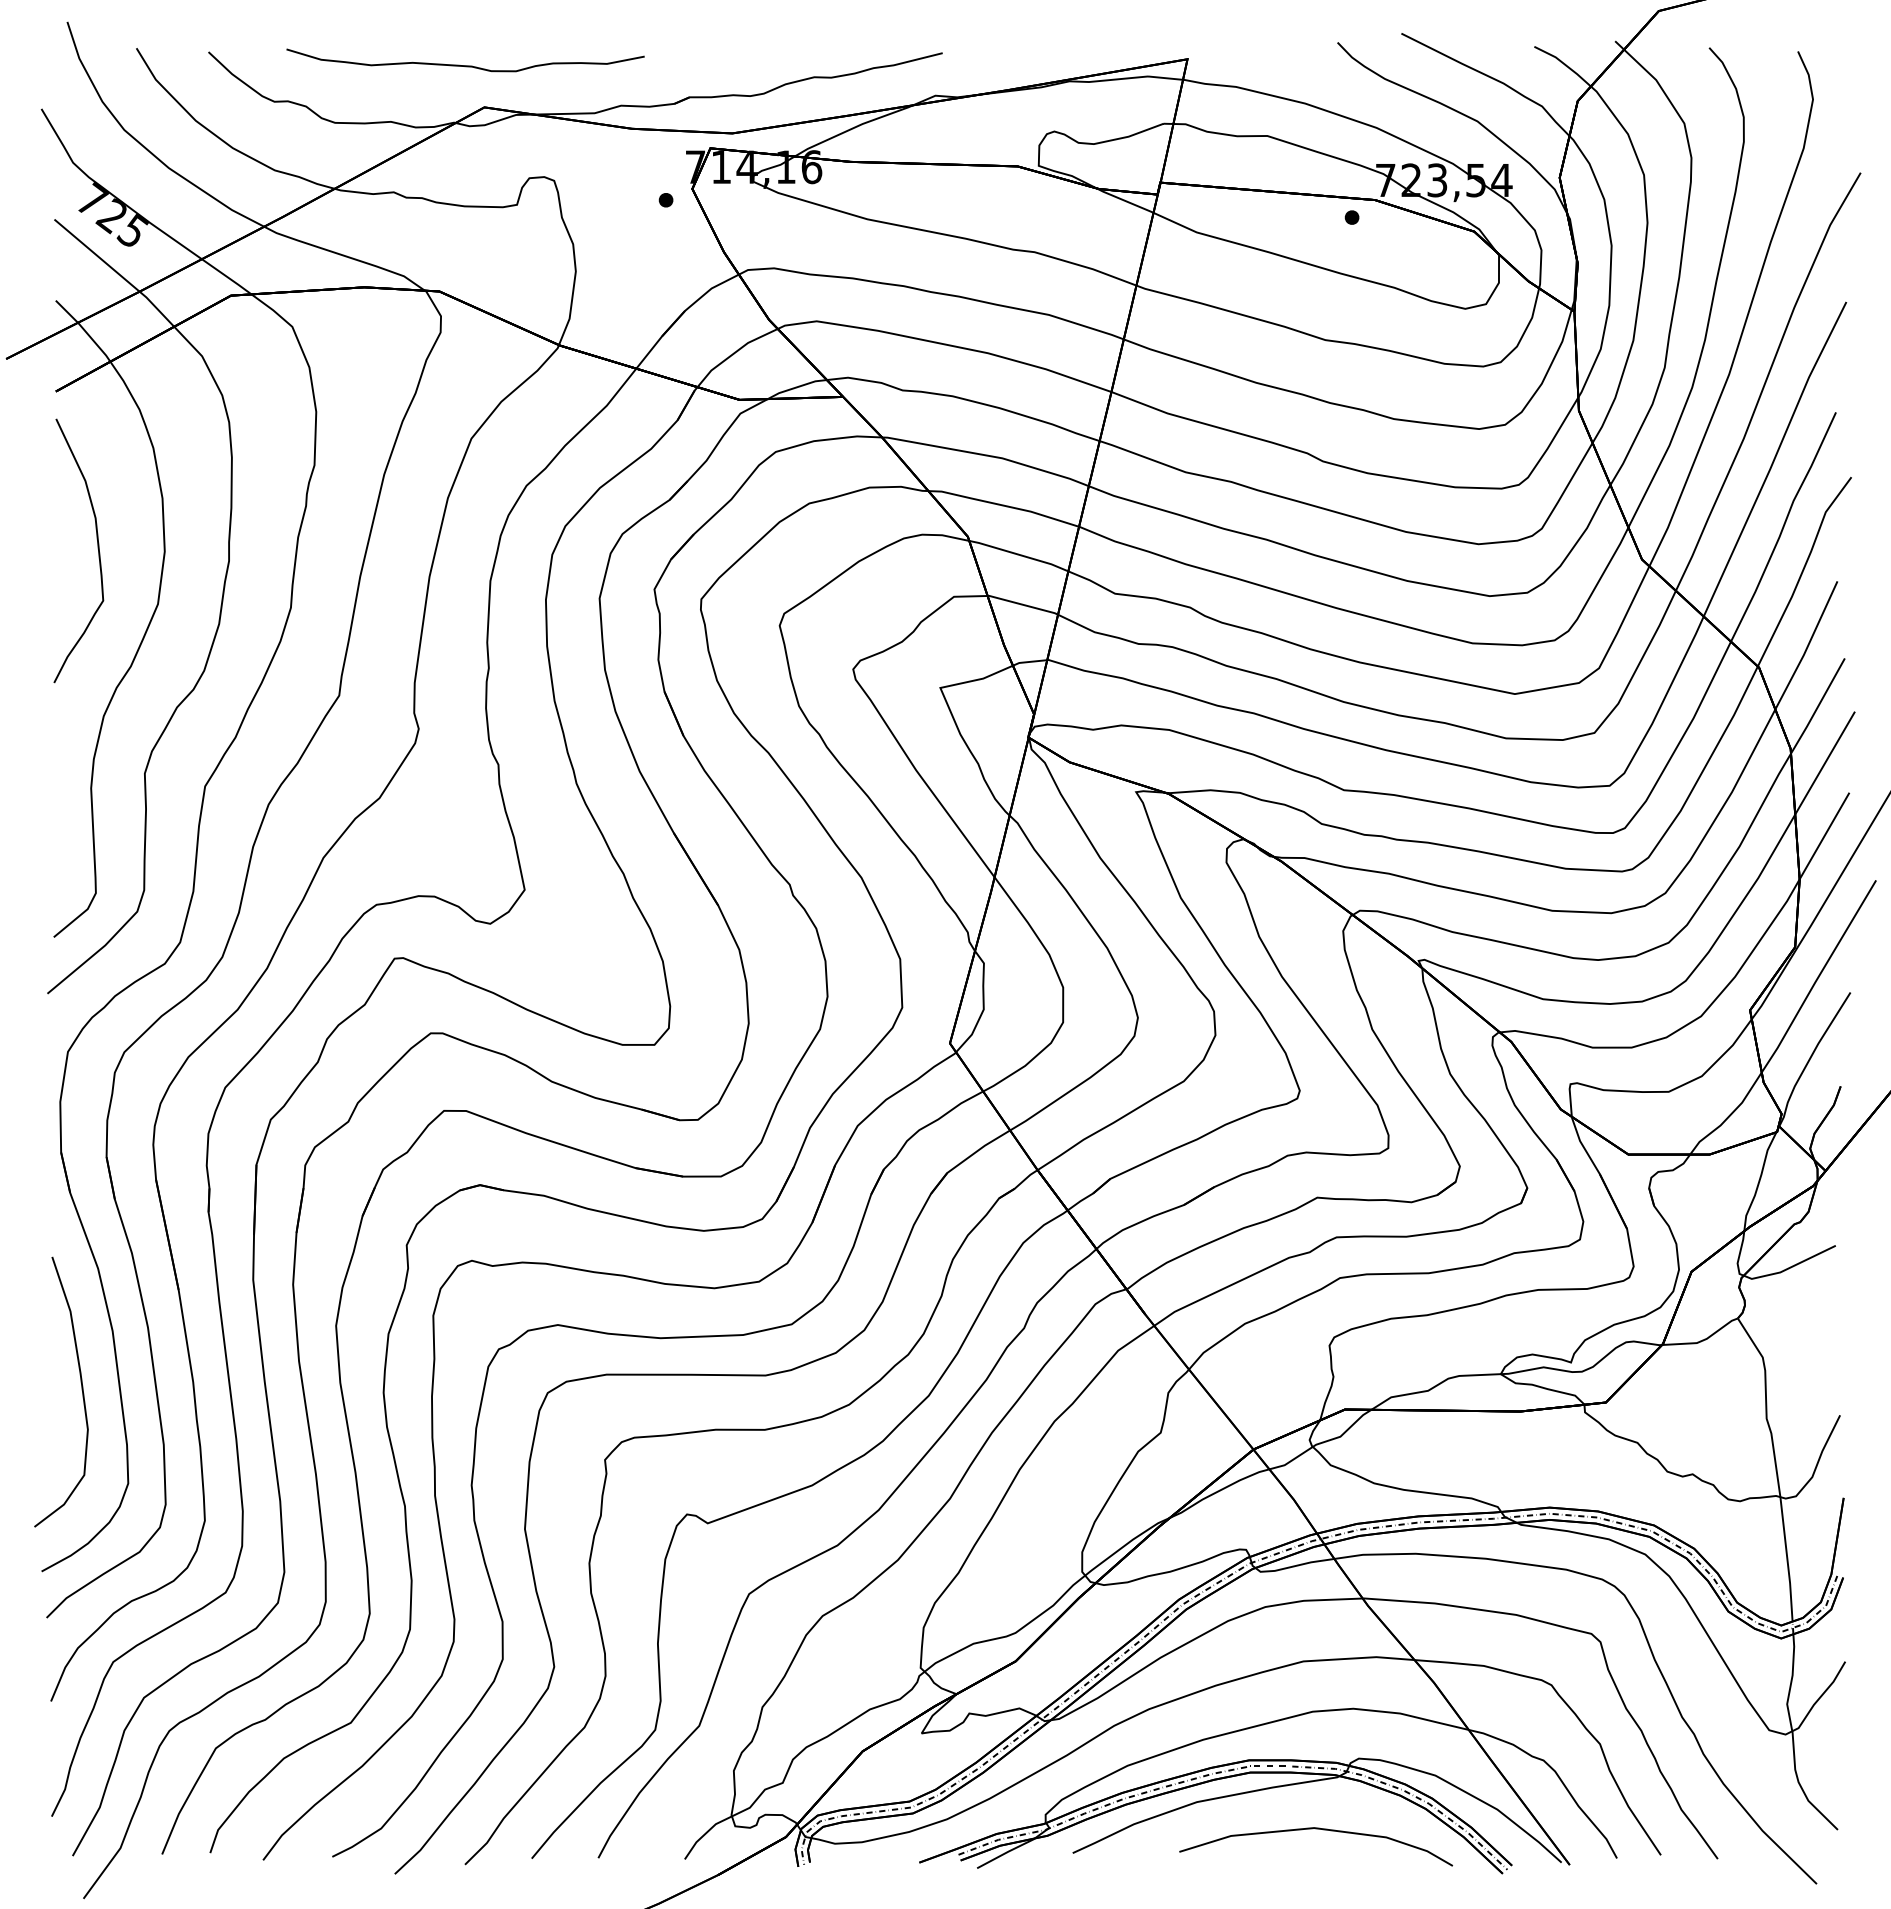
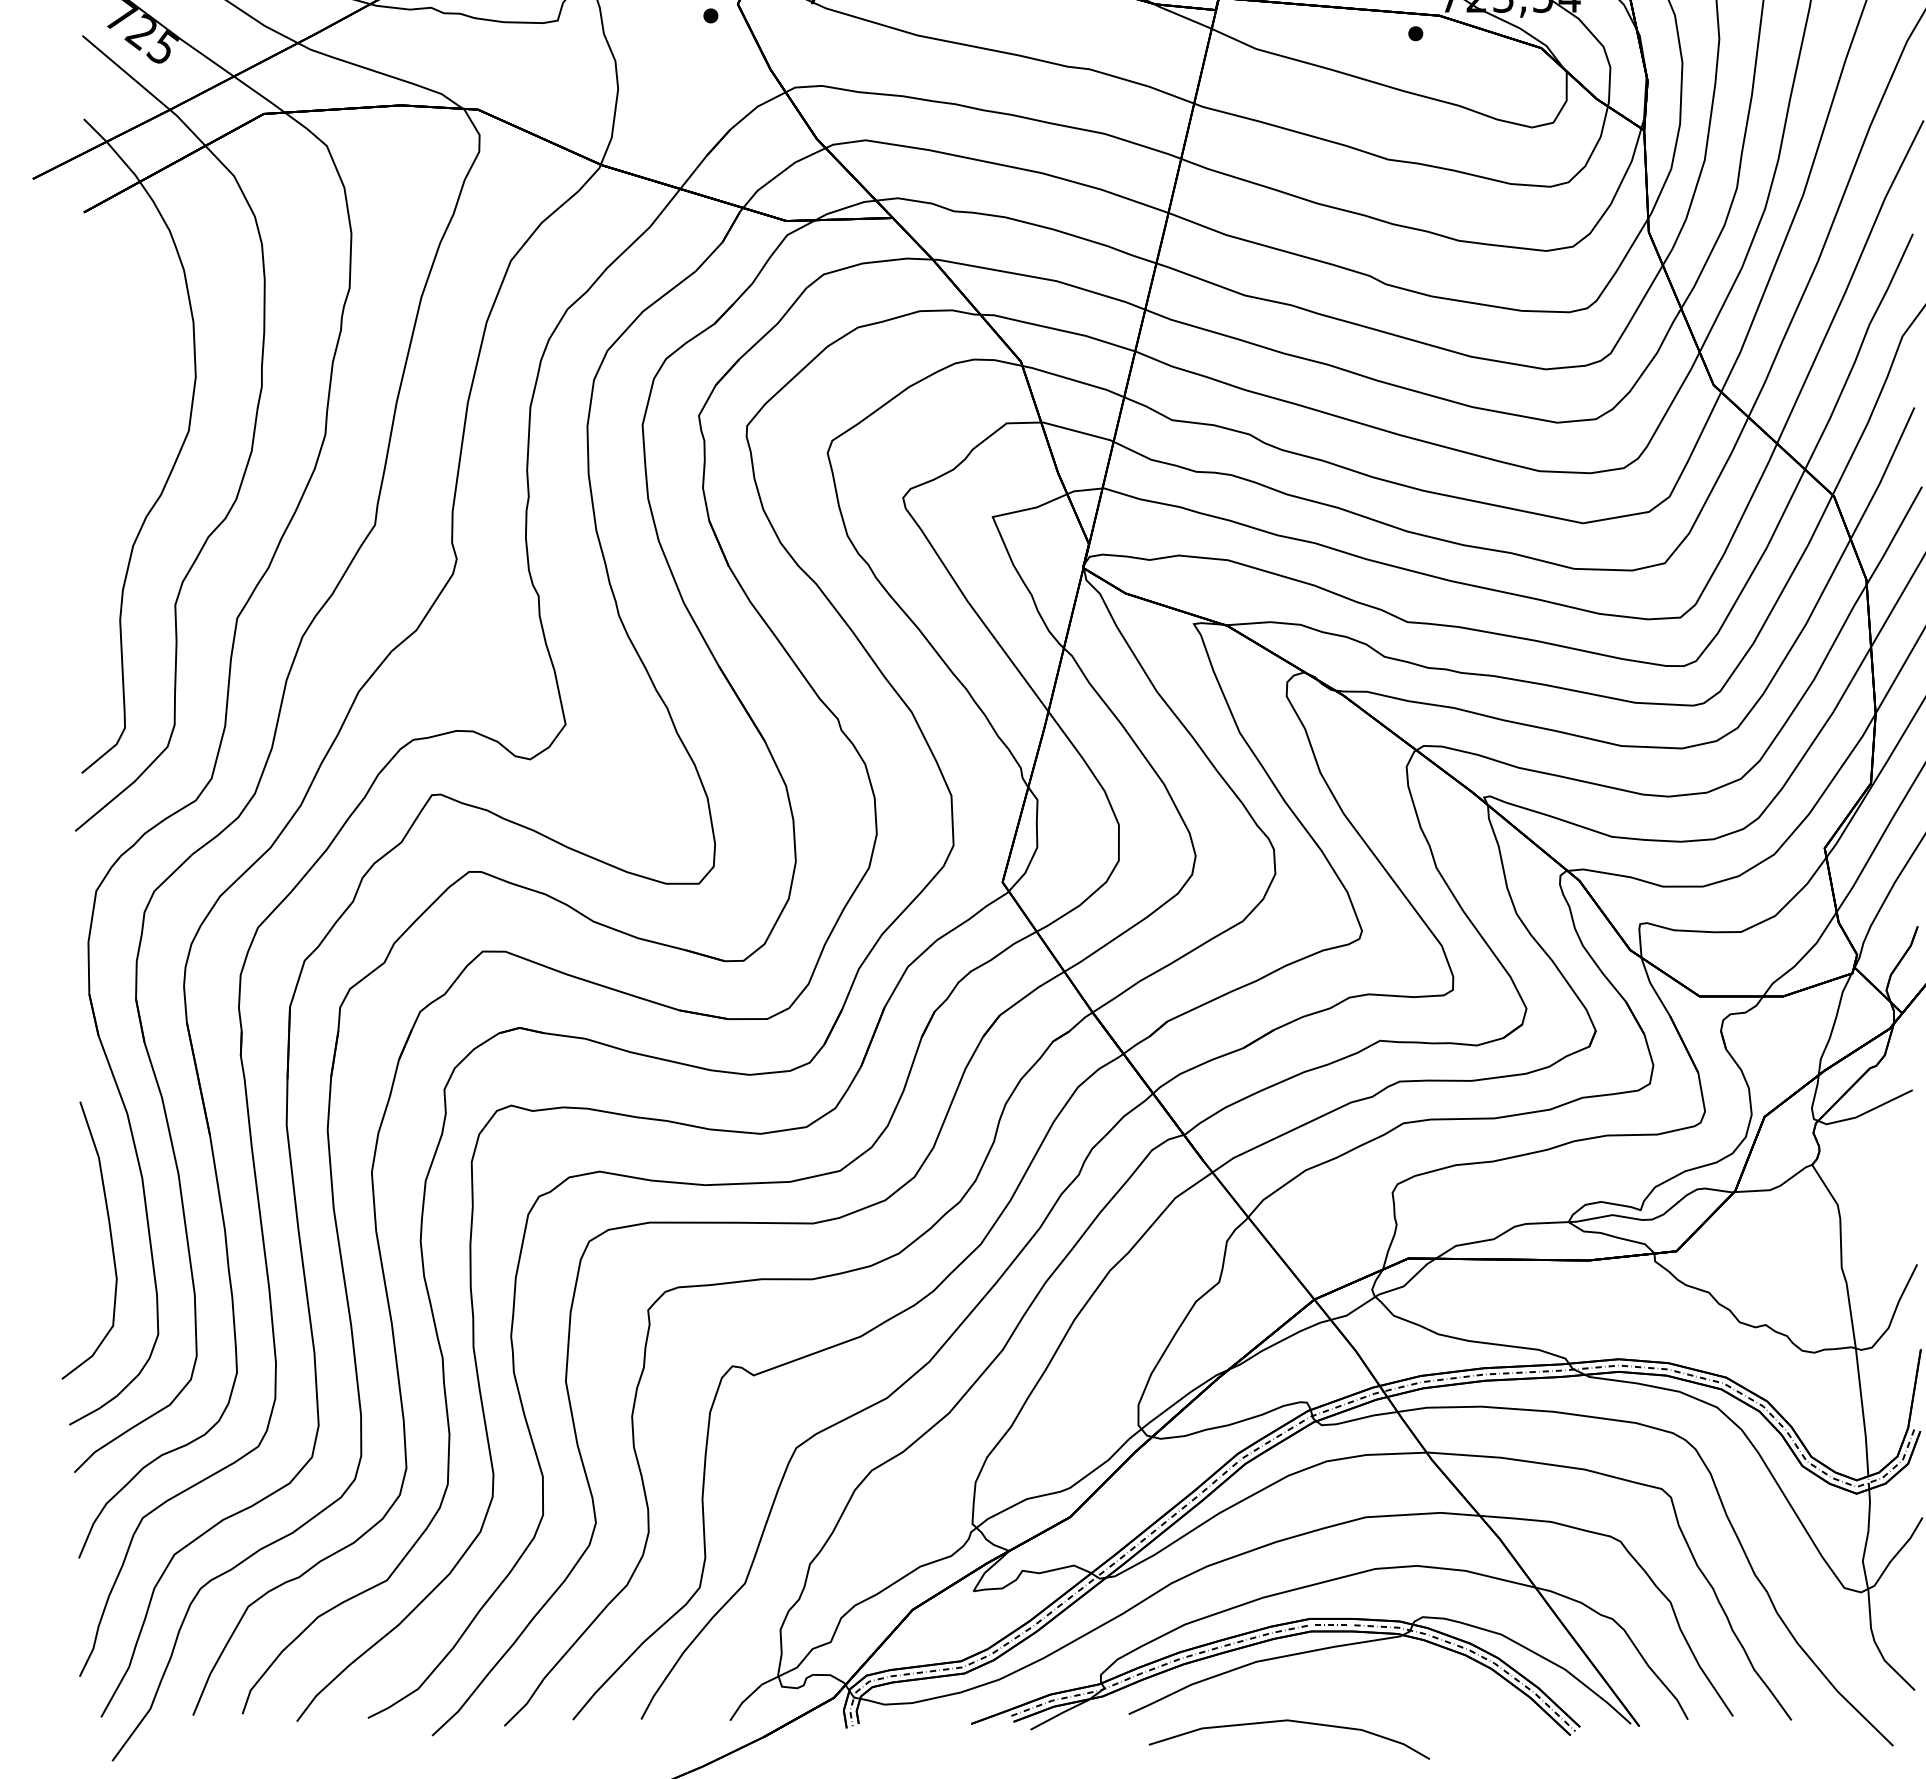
curve: (97, 548) -> (126, 373), removed
curve: (1315, 1829) -> (1288, 1721), moved

